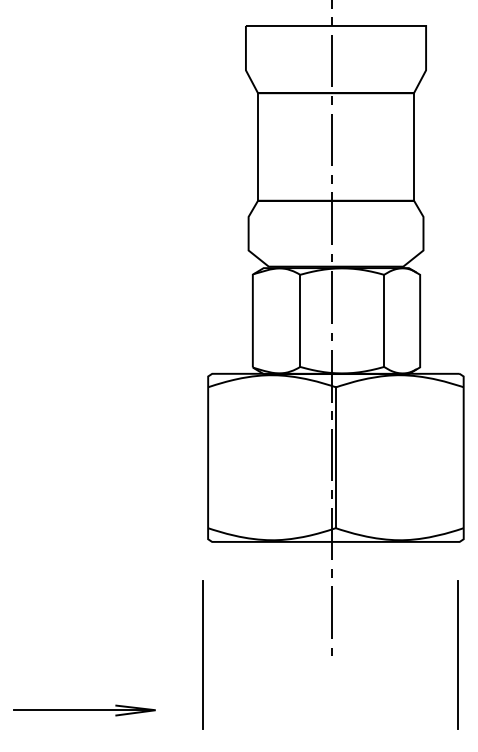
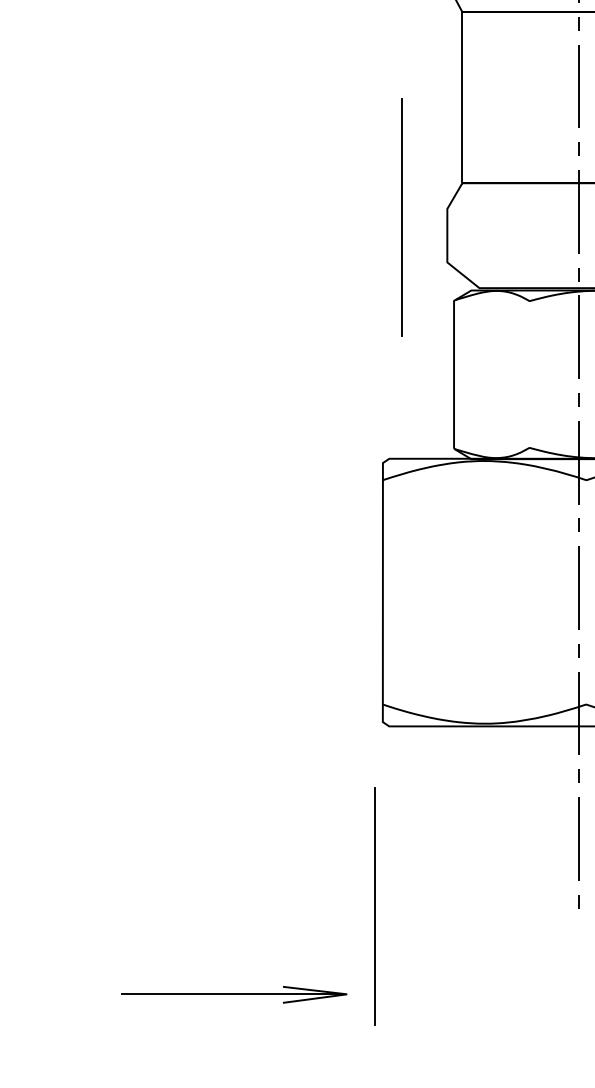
line: (219, 221) -> (400, 216), added
line: (300, 320) -> (529, 373), removed
line: (335, 457) -> (585, 591), removed
part: (84, 710) -> (233, 994), moved

